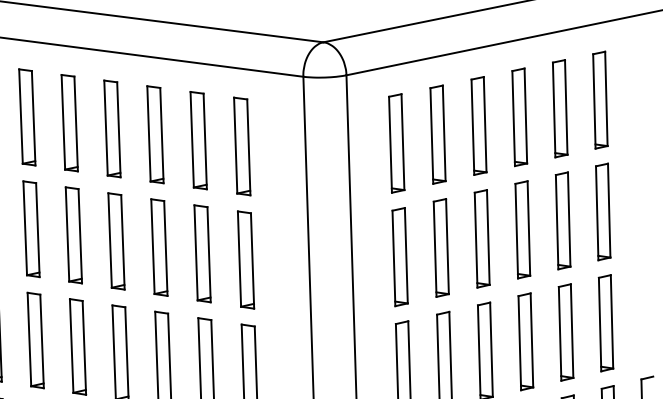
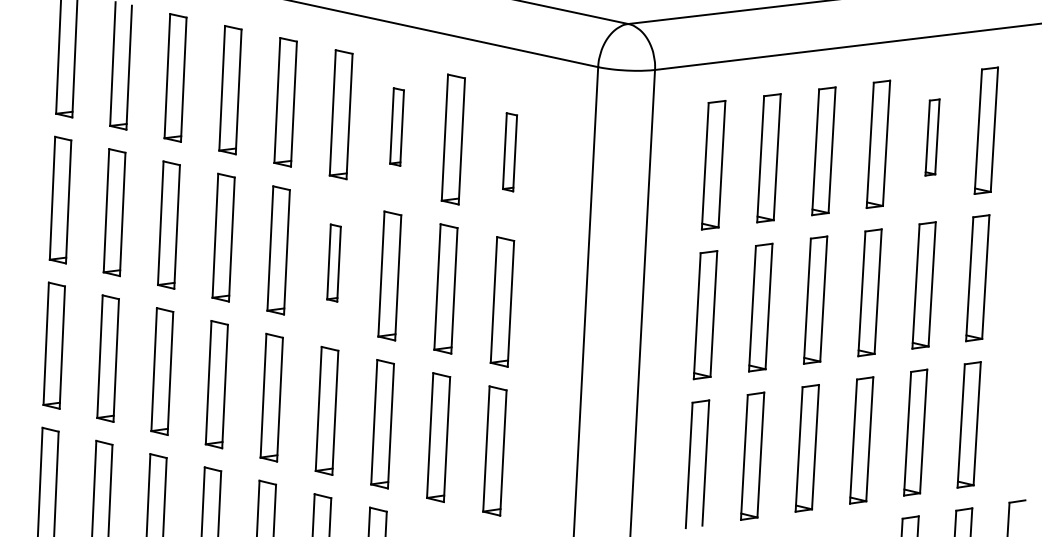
part: (560, 108) -> (932, 137), size x0.6
part: (154, 134) -> (396, 126), size x0.6
part: (241, 146) -> (509, 152), size x0.6
part: (116, 240) -> (333, 262), size x0.6

